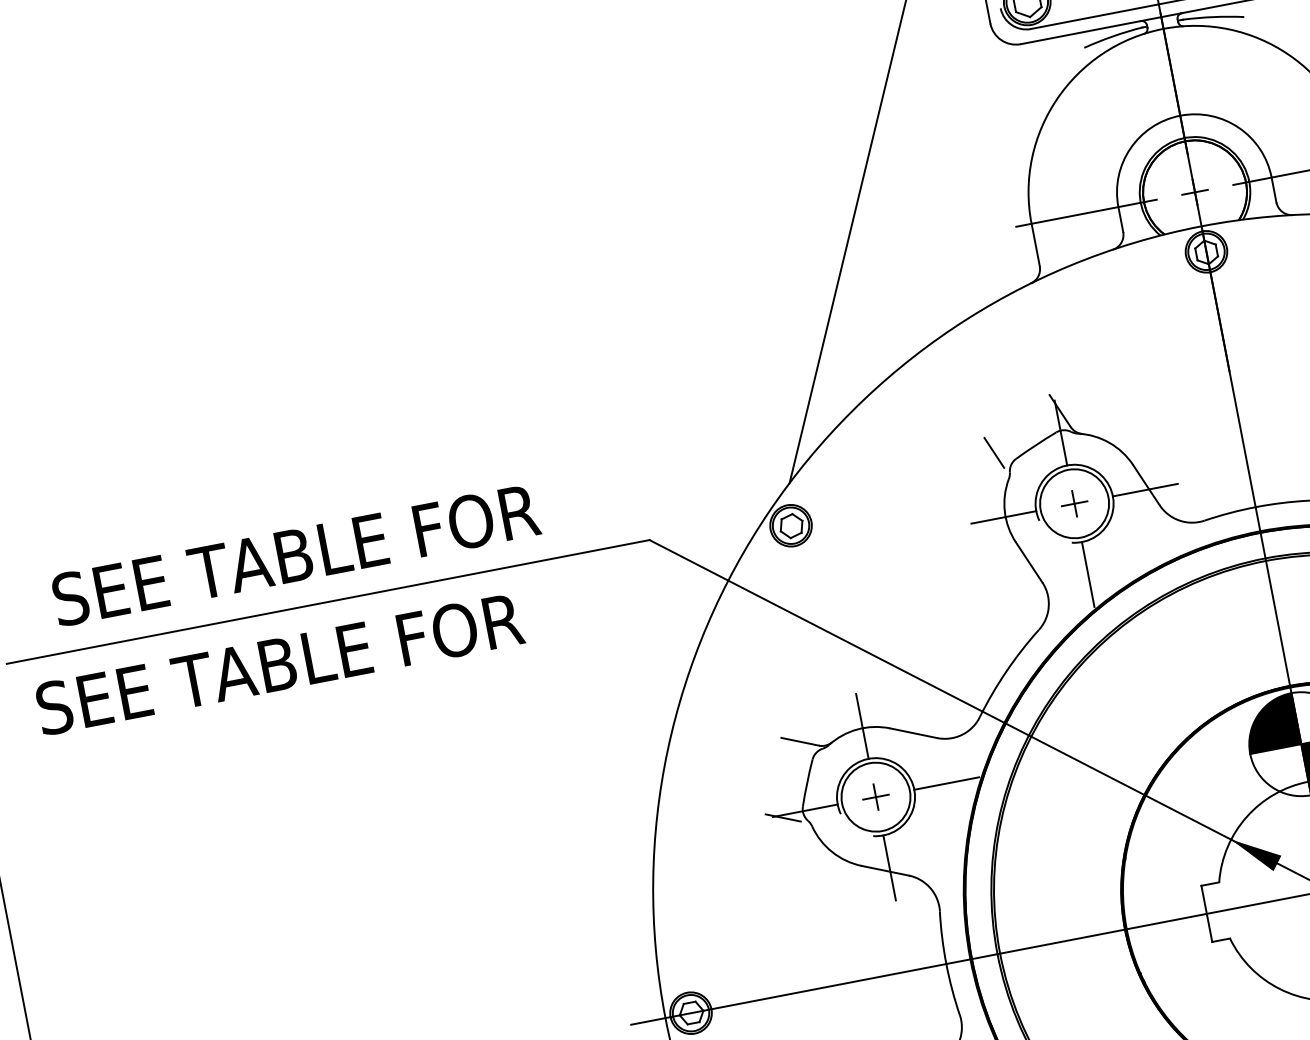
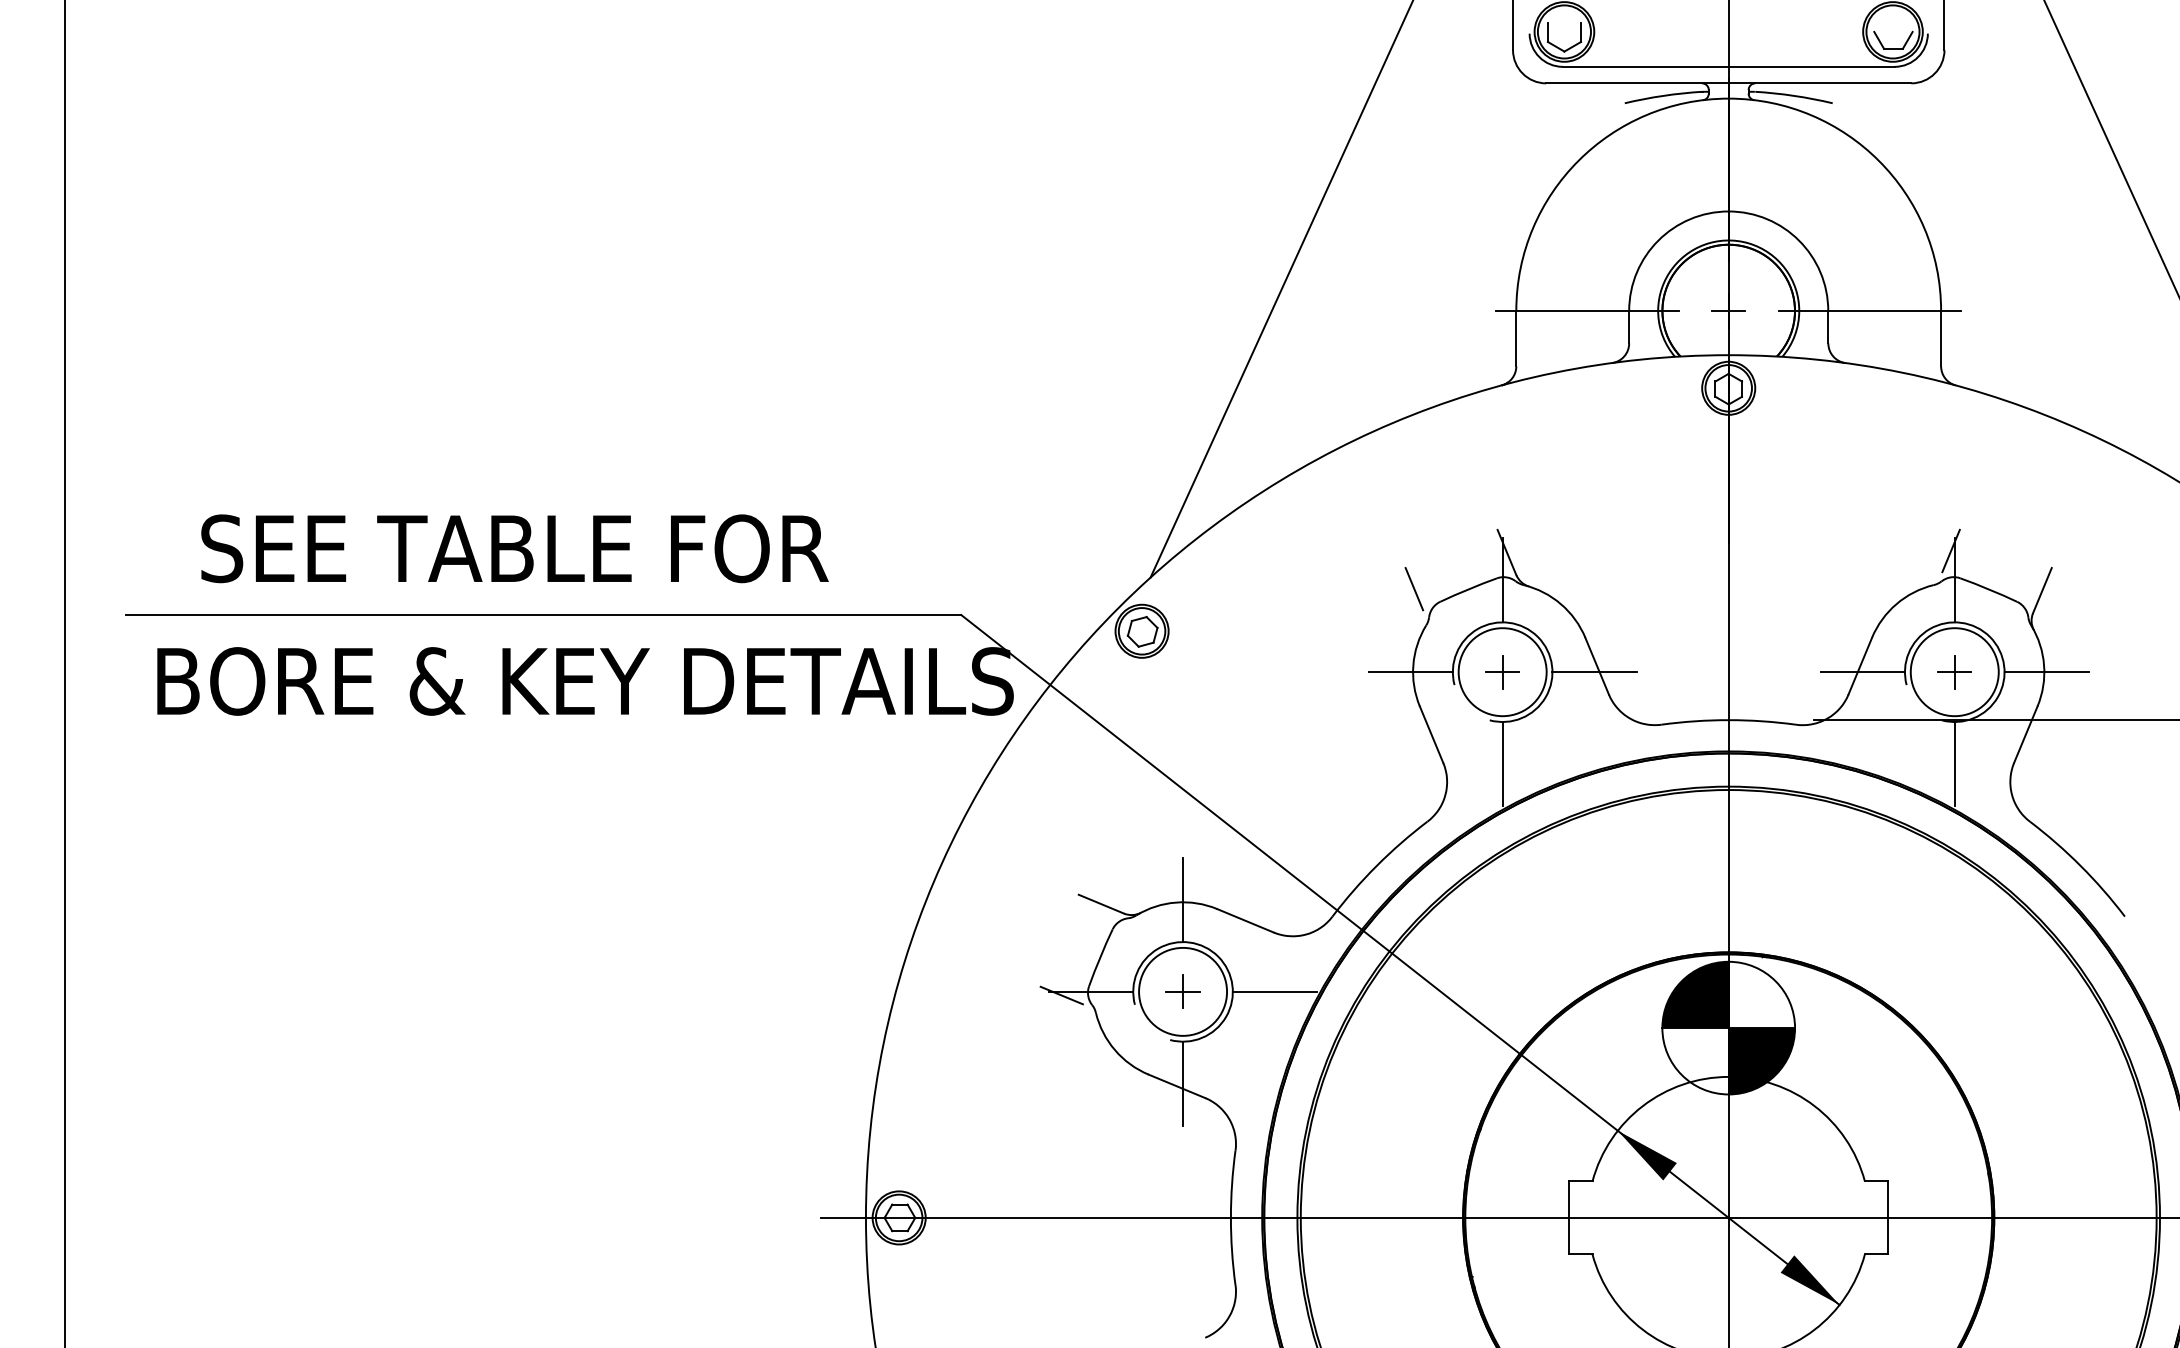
text: (368, 647) -> (583, 681), SEE TABLE FOR -> BORE & KEY DETAILS

